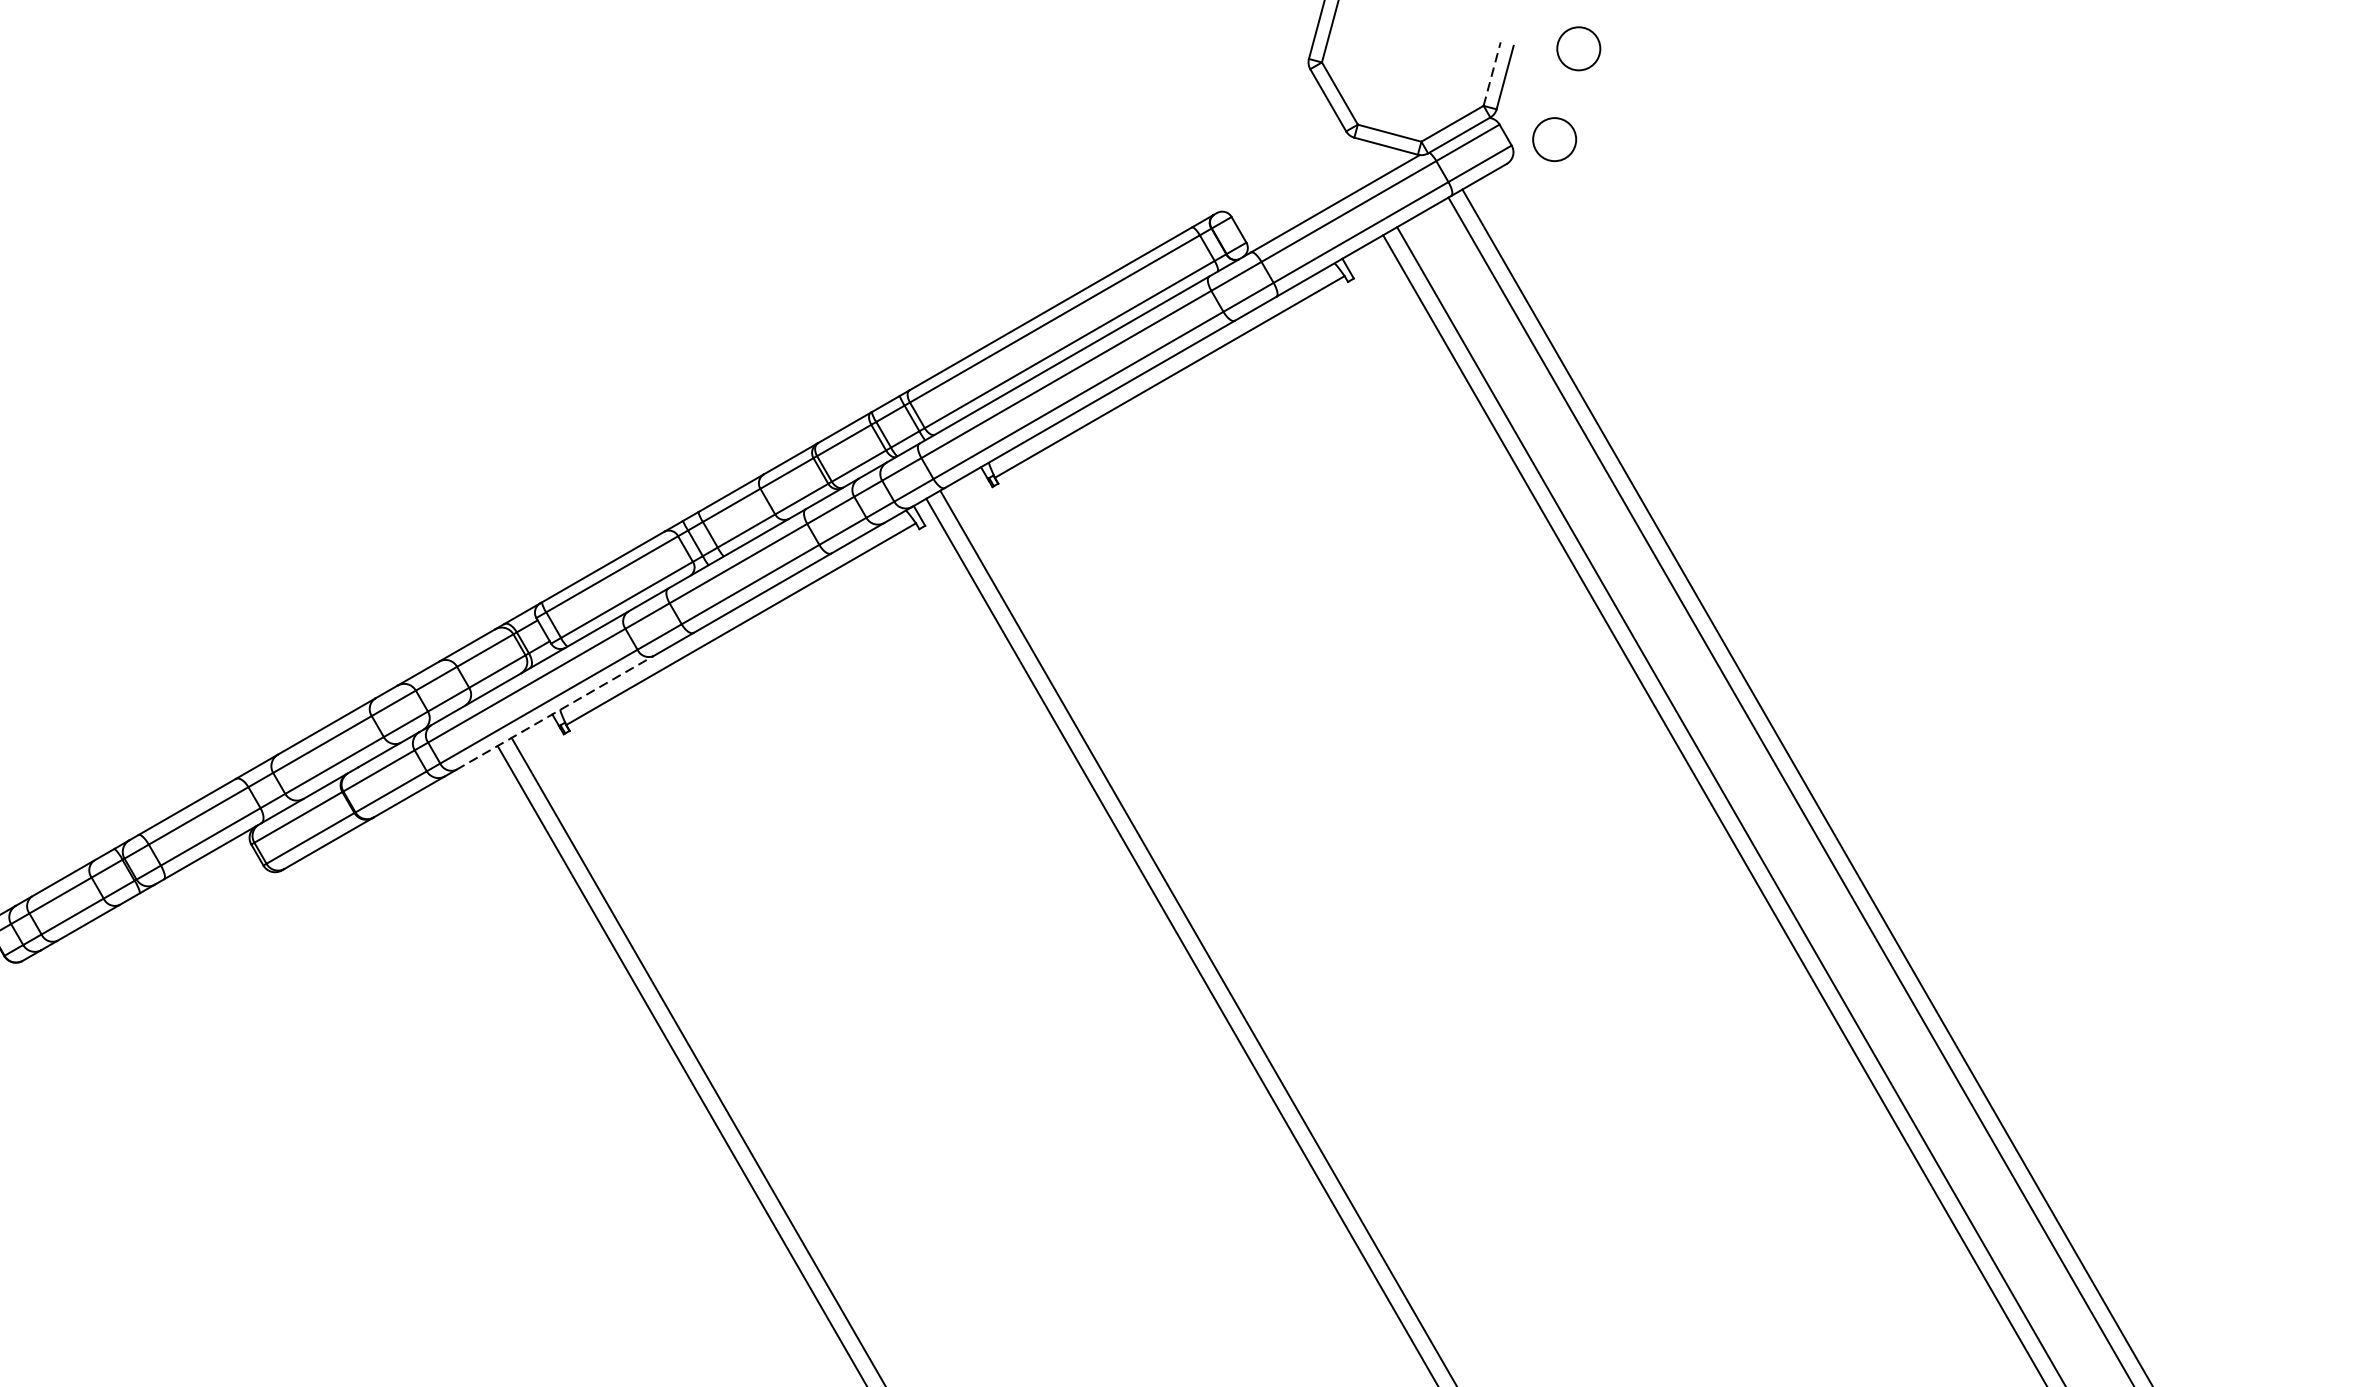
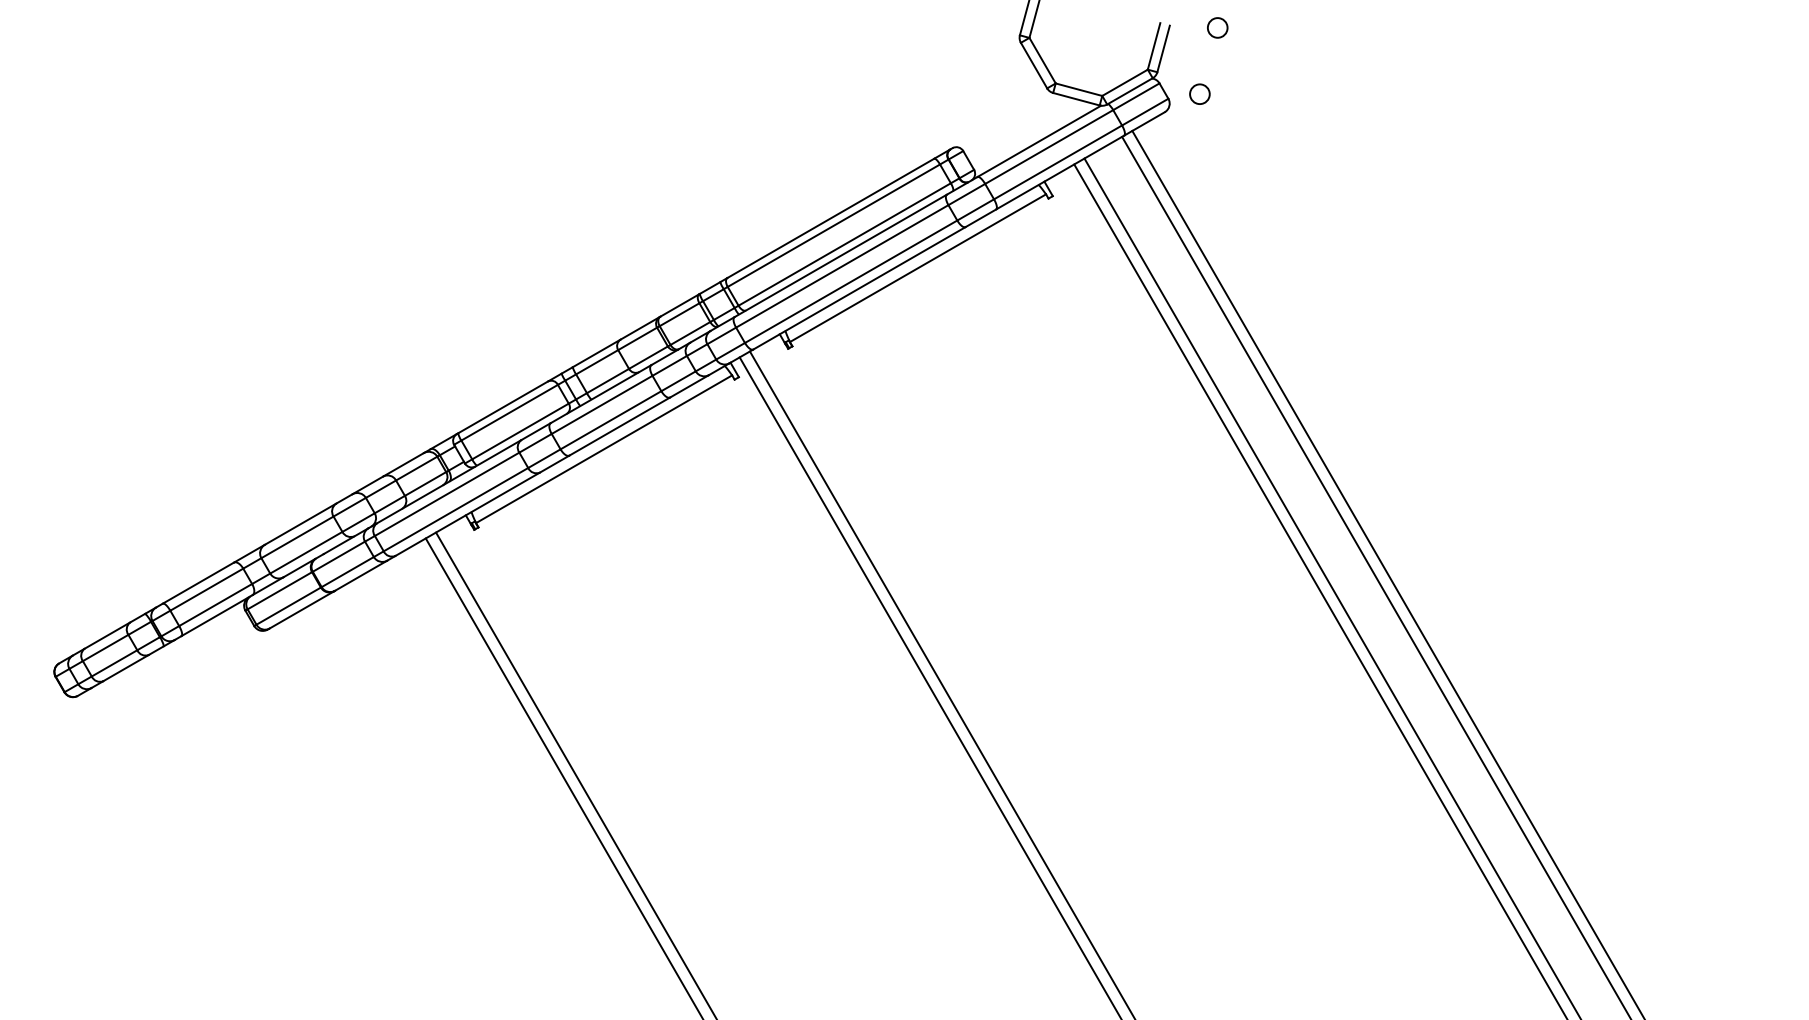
circle: (1578, 48) -> (1217, 27), size x0.62
line: (1492, 72) -> (1154, 45), dashed -> solid
circle: (1554, 138) -> (1199, 93), size x0.62
line: (555, 713) -> (468, 514), dashed -> solid

